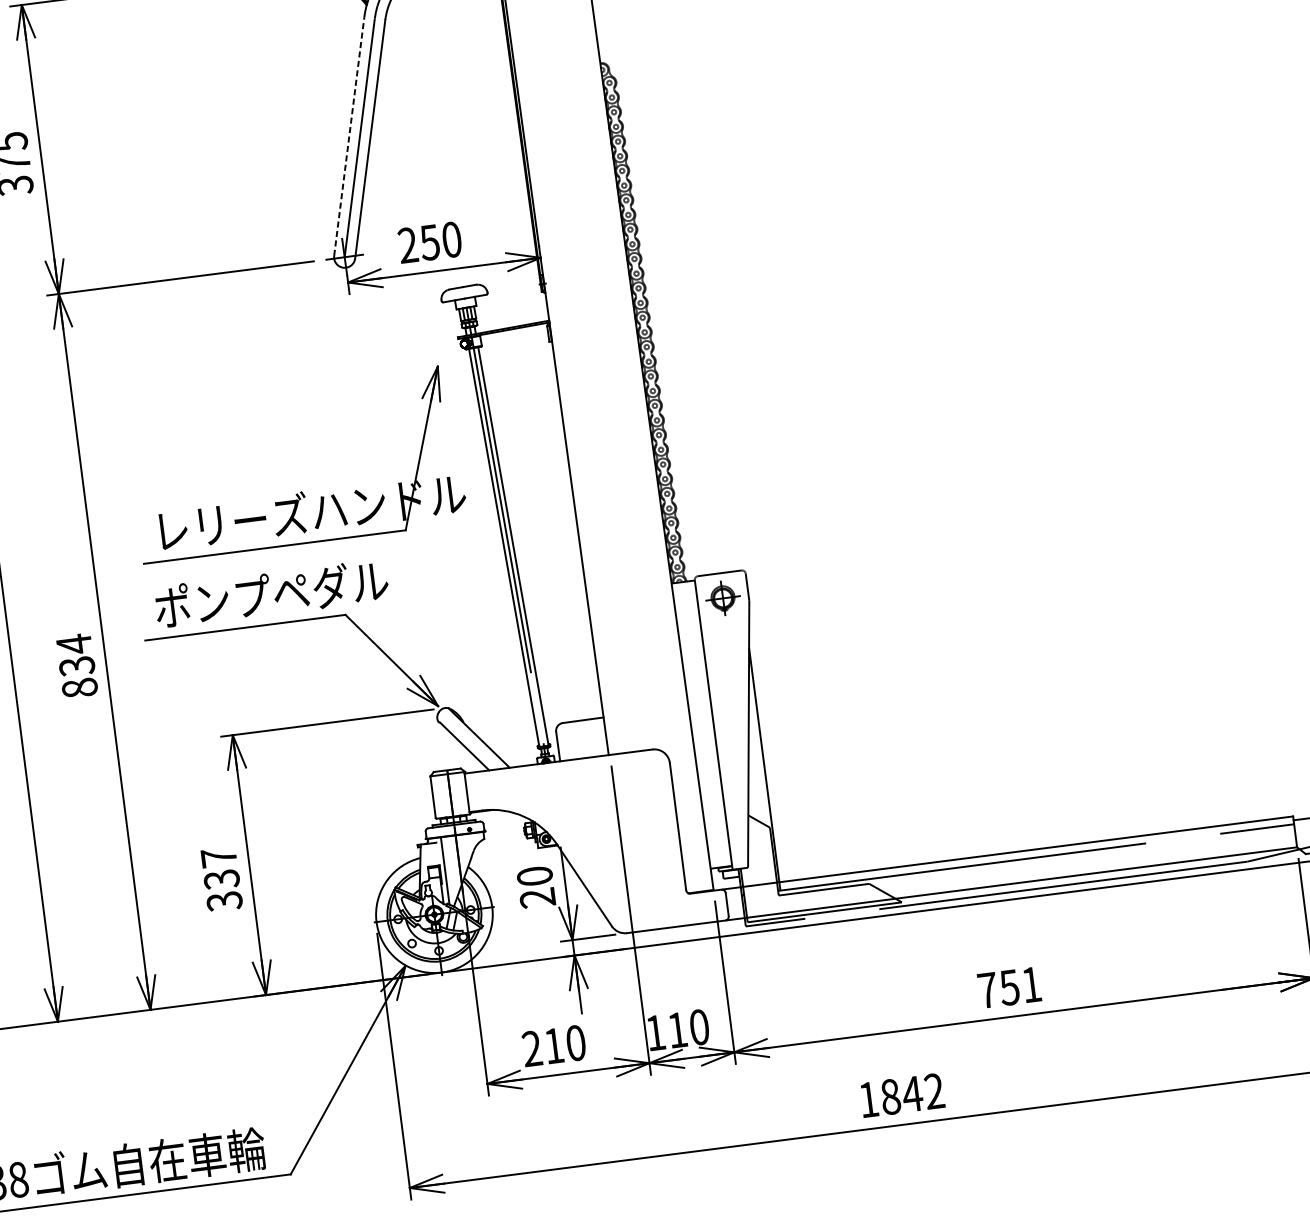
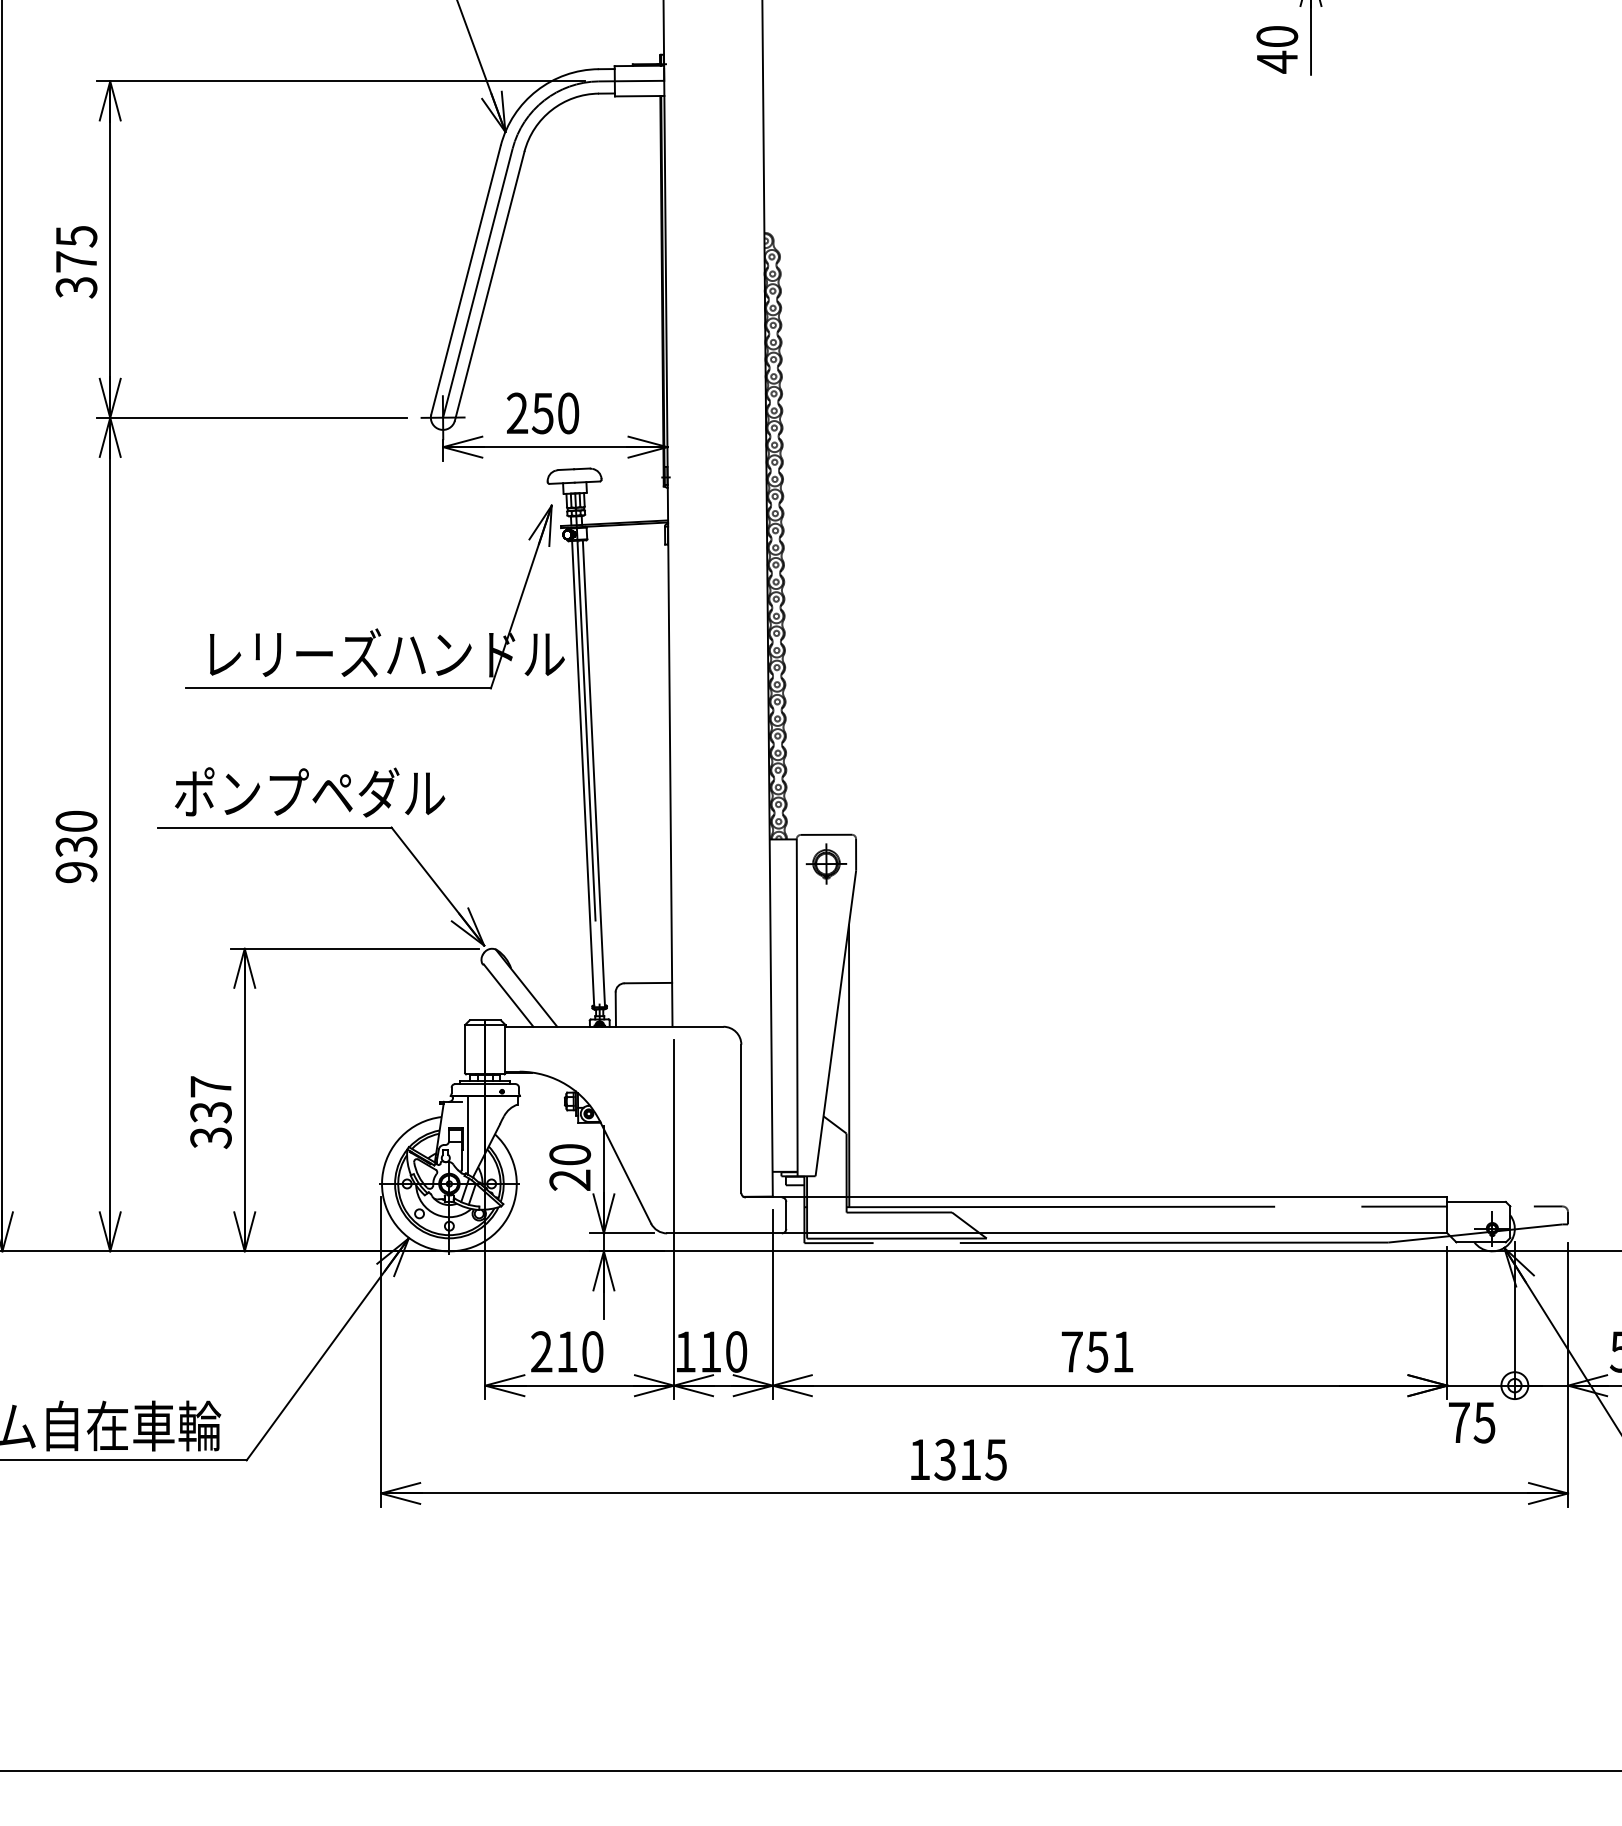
line: (349, 136) -> (466, 280), dashed -> solid
part: (300, 491) -> (376, 628), moved
text: (77, 665) -> (76, 846), 834 -> 930
text: (912, 1093) -> (970, 1459), 1842 -> 1315

